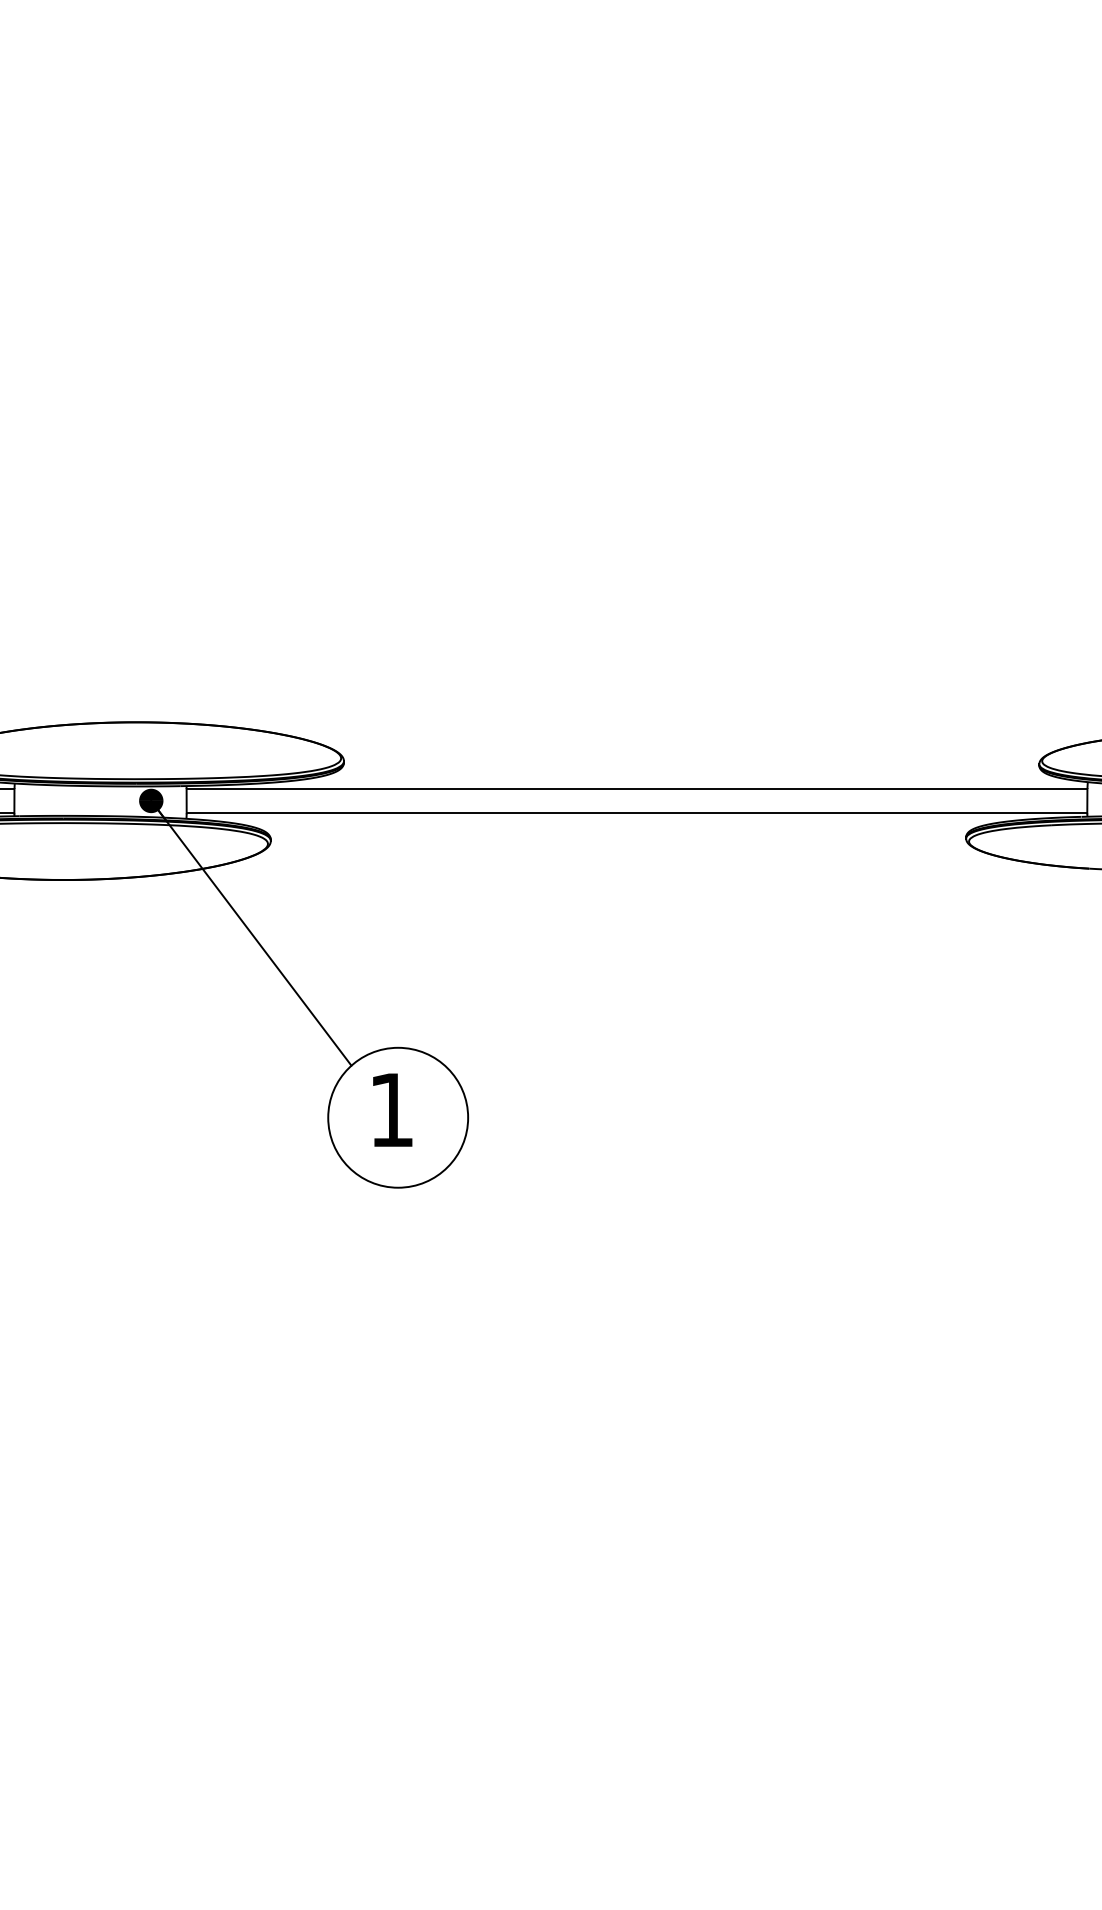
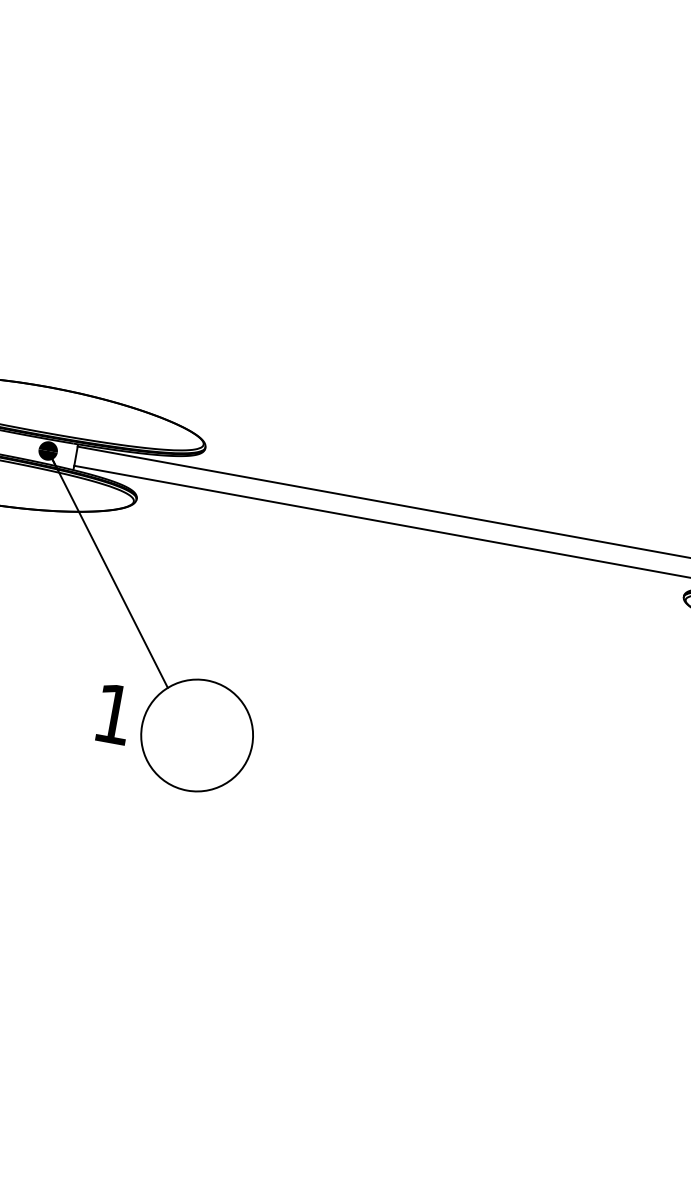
text: (392, 1109) -> (114, 713), moved

